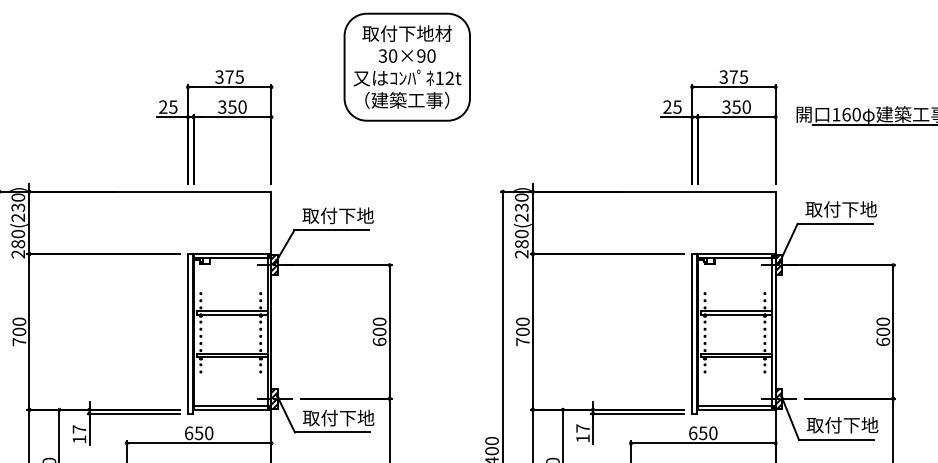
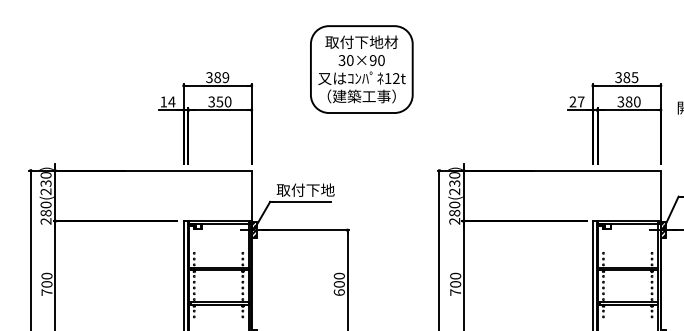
text: (234, 76) -> (221, 77), 375 -> 389
text: (733, 76) -> (626, 77), 375 -> 385
text: (168, 106) -> (168, 101), 25 -> 14
text: (677, 106) -> (581, 101), 25 -> 27
text: (736, 106) -> (628, 101), 350 -> 380

